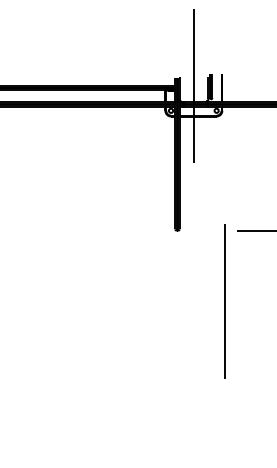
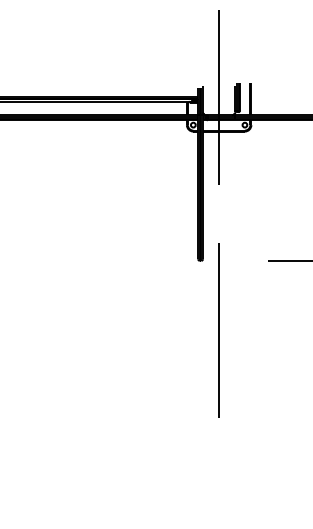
line: (224, 301) -> (218, 330), moved

